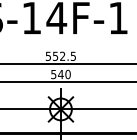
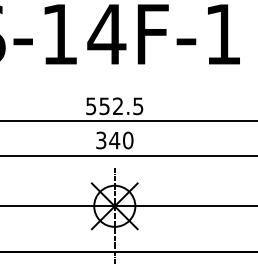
text: (53, 73) -> (100, 138), 540 -> 340

